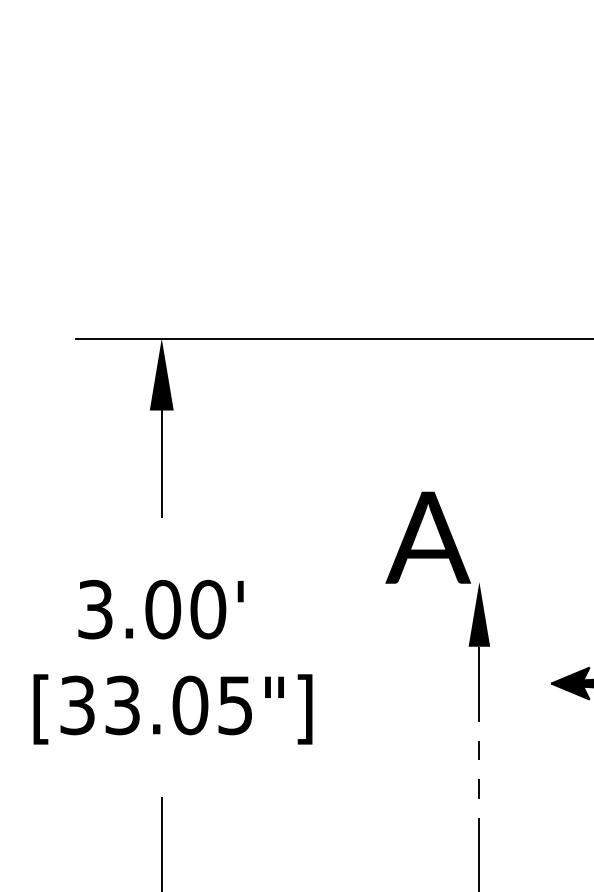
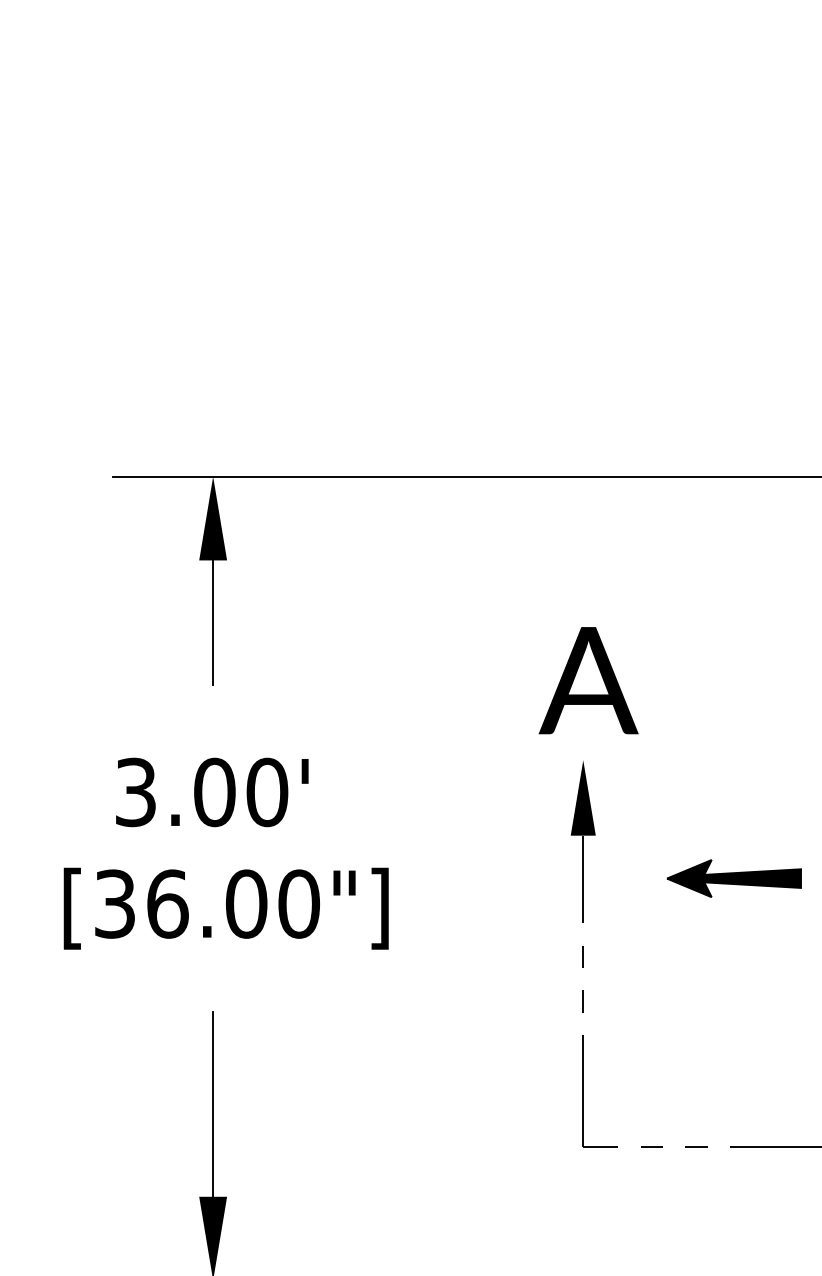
text: (428, 537) -> (588, 680), moved
text: (179, 704) -> (233, 903), [33.05"] -> [36.00"]

